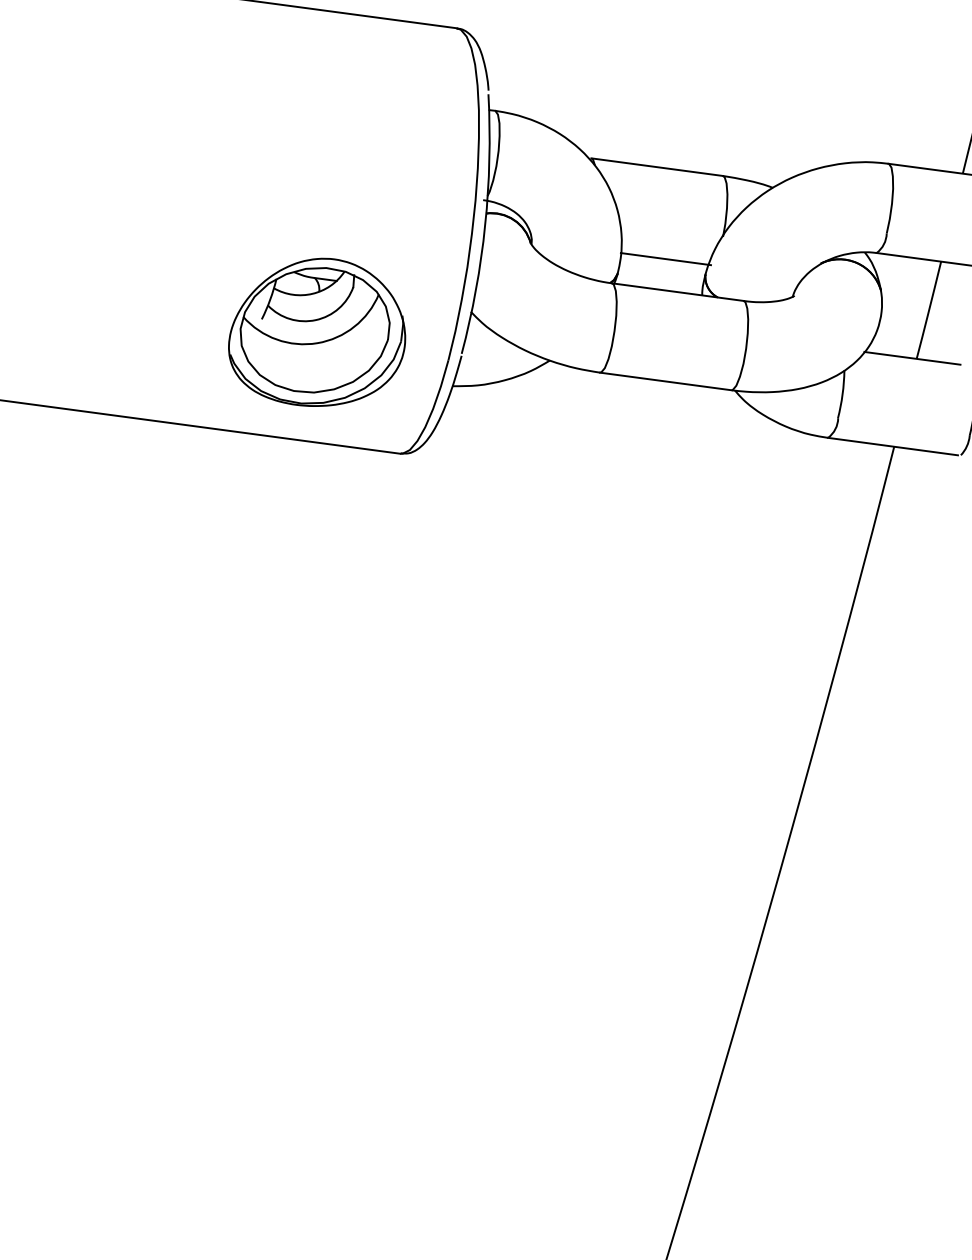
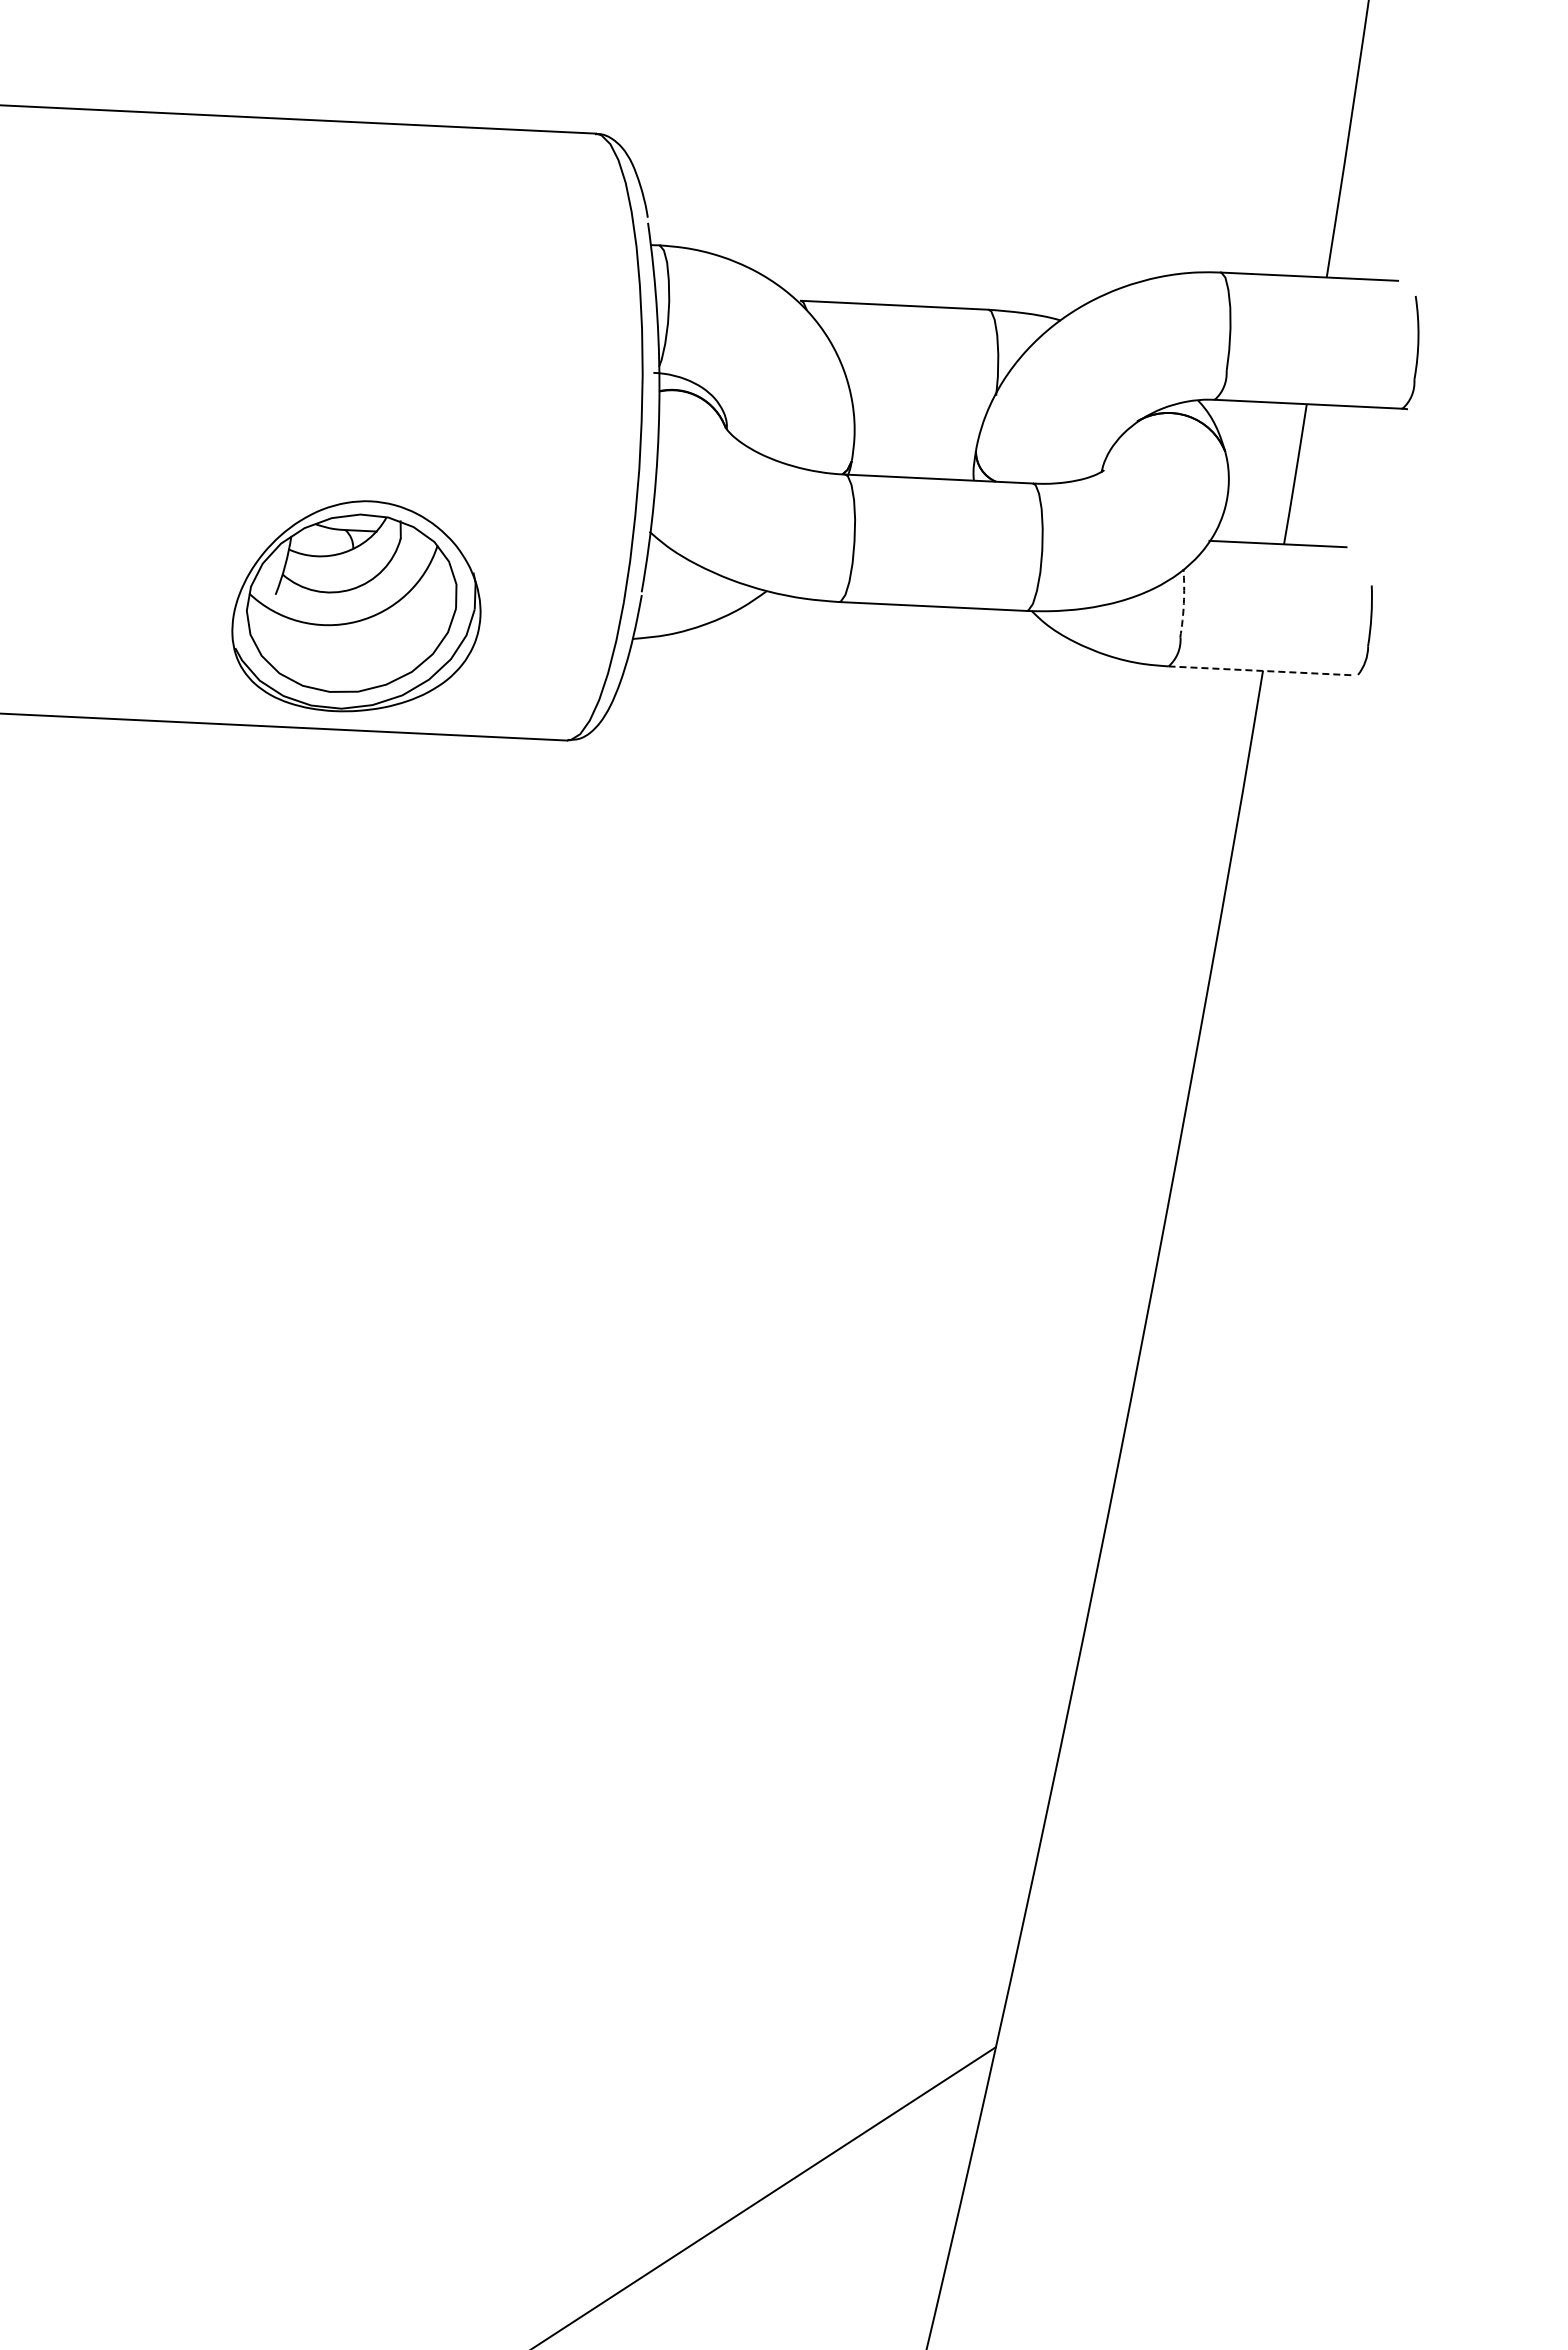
line: (666, 258) -> (918, 433), removed
part: (318, 332) -> (356, 606), moved
arc: (842, 394) -> (1183, 603), solid -> dashed
line: (893, 446) -> (1261, 670), solid -> dashed

